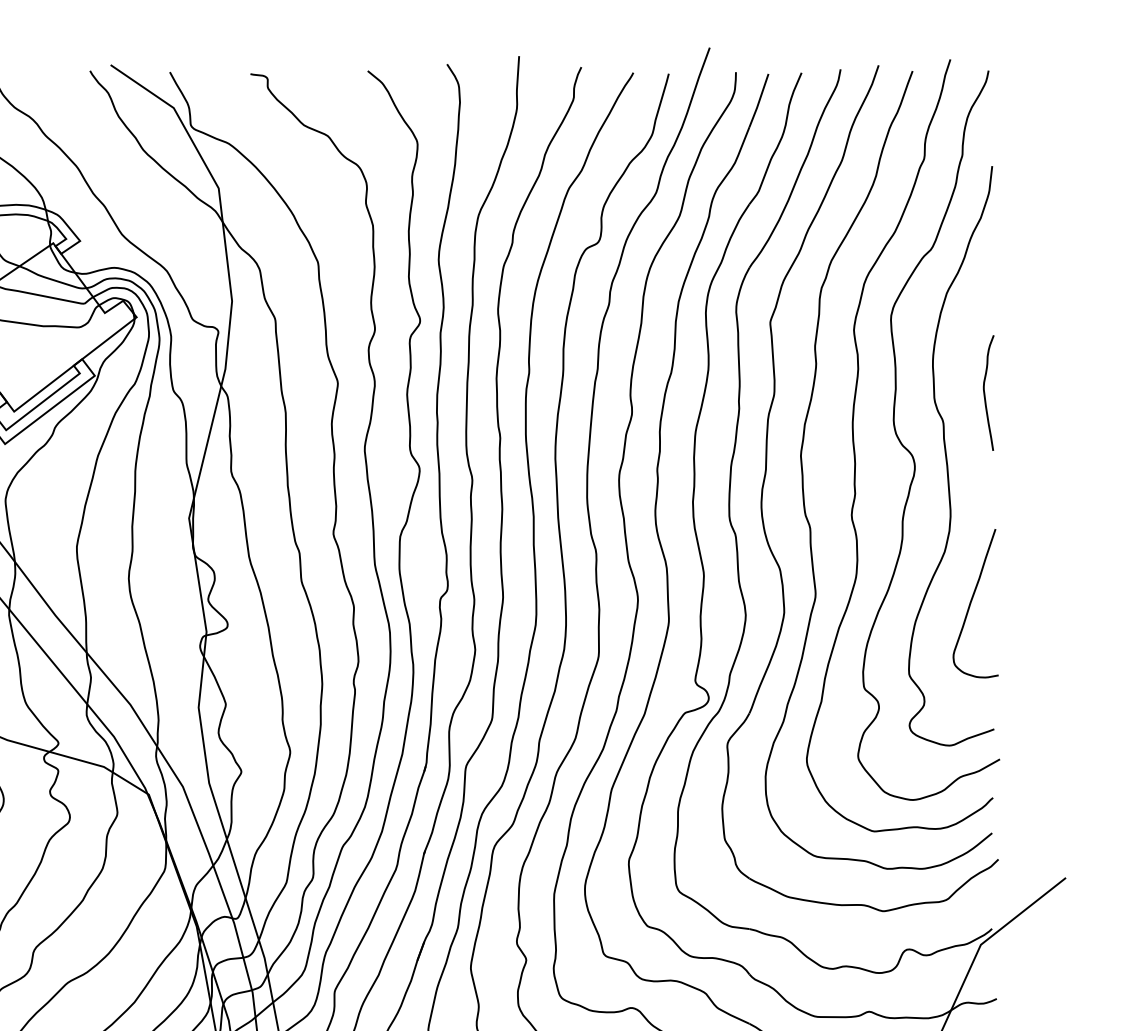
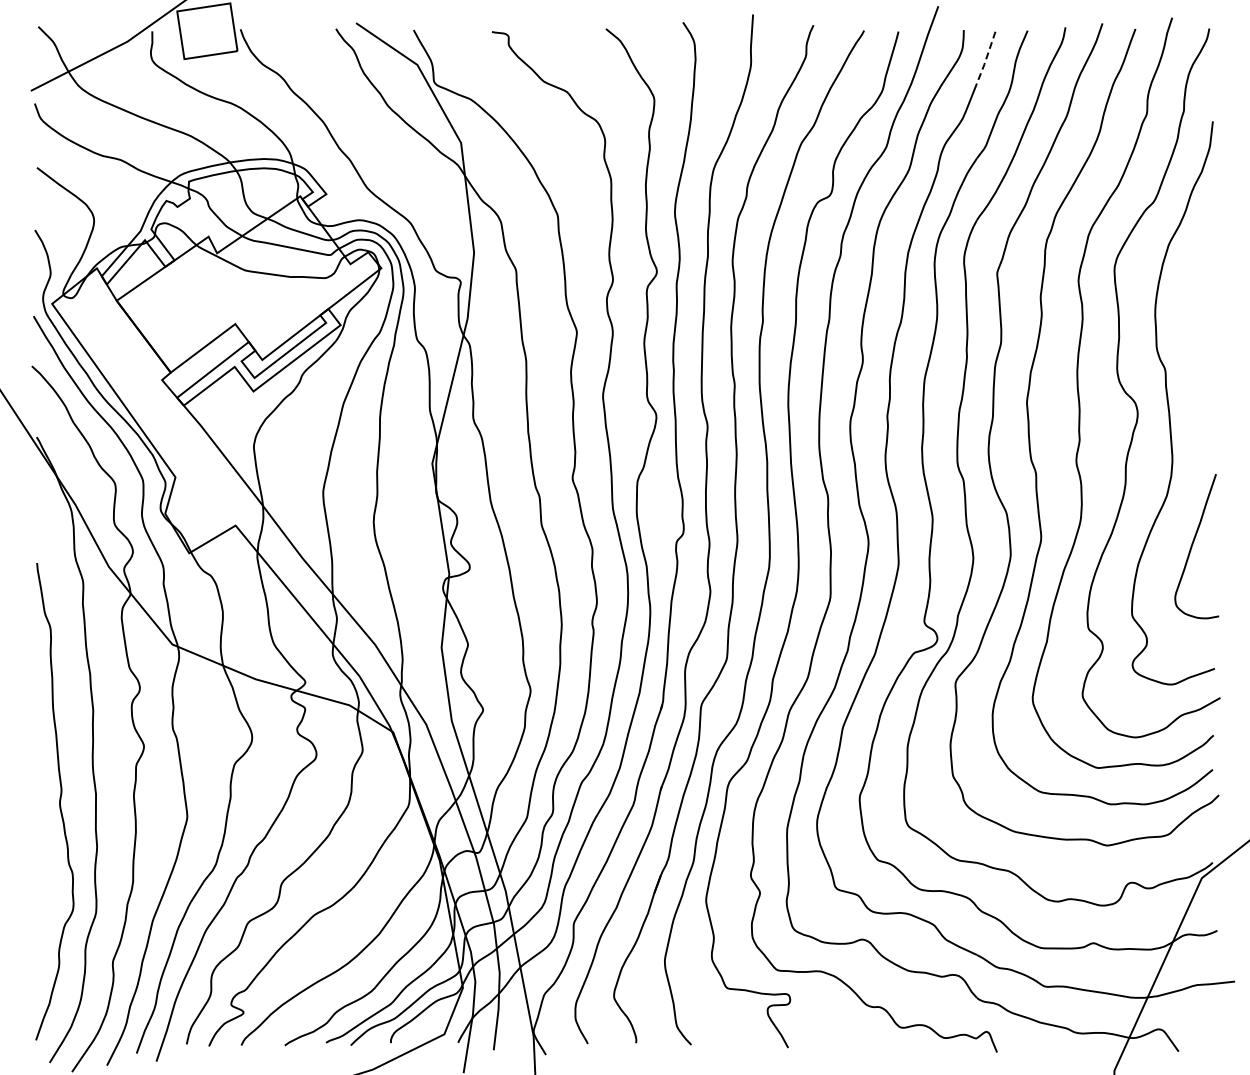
line: (759, 102) -> (986, 59), solid -> dashed
curve: (985, 393) -> (1206, 342), removed

